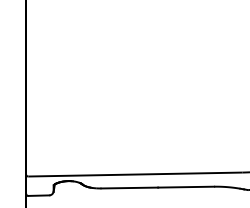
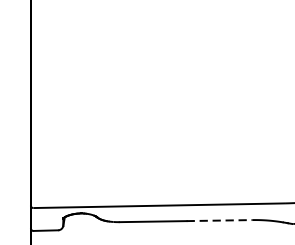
line: (186, 187) -> (220, 221), solid -> dashed

